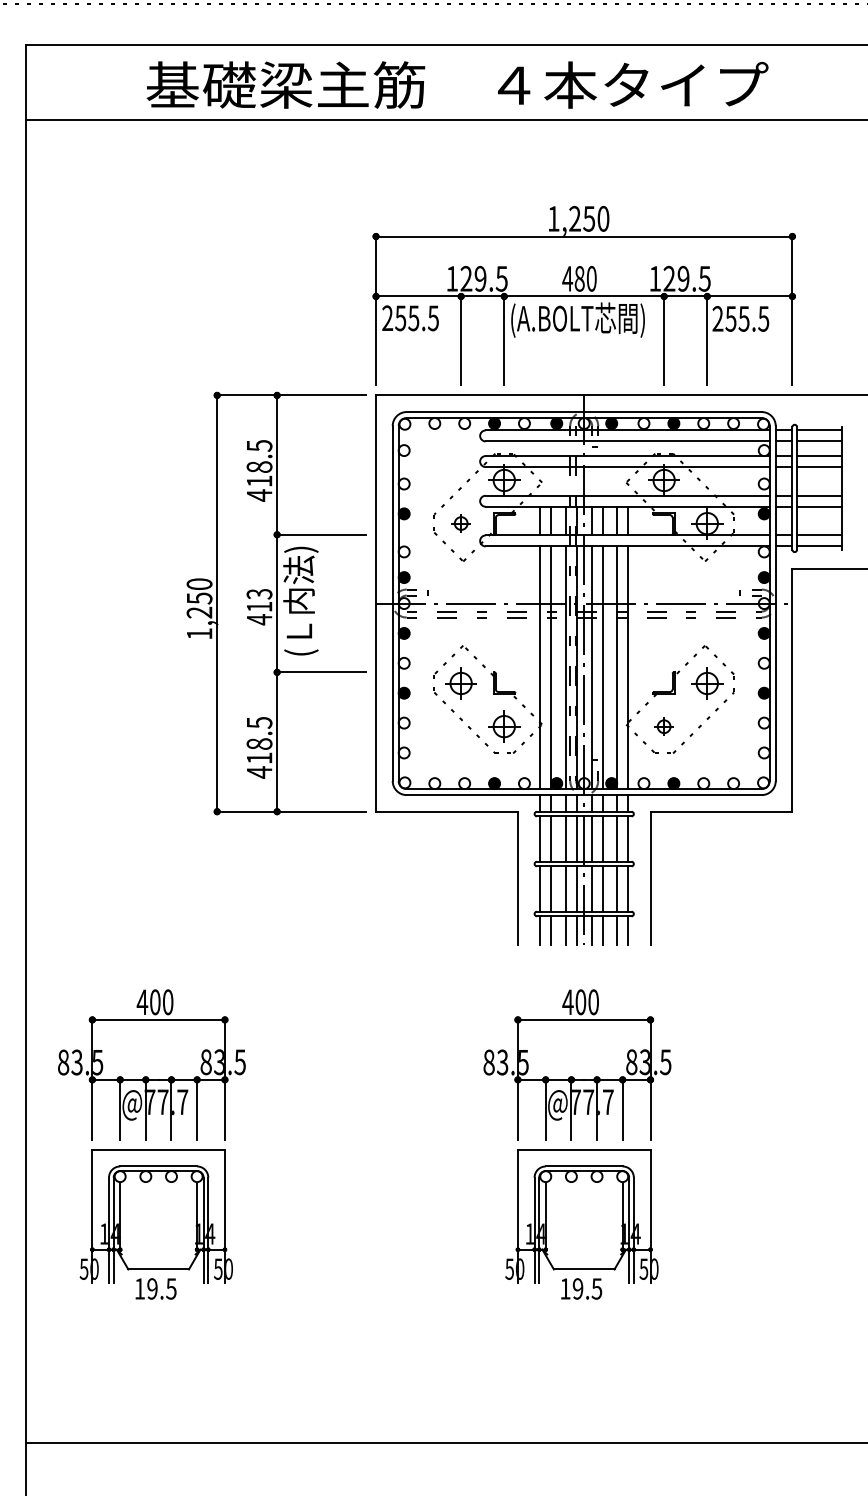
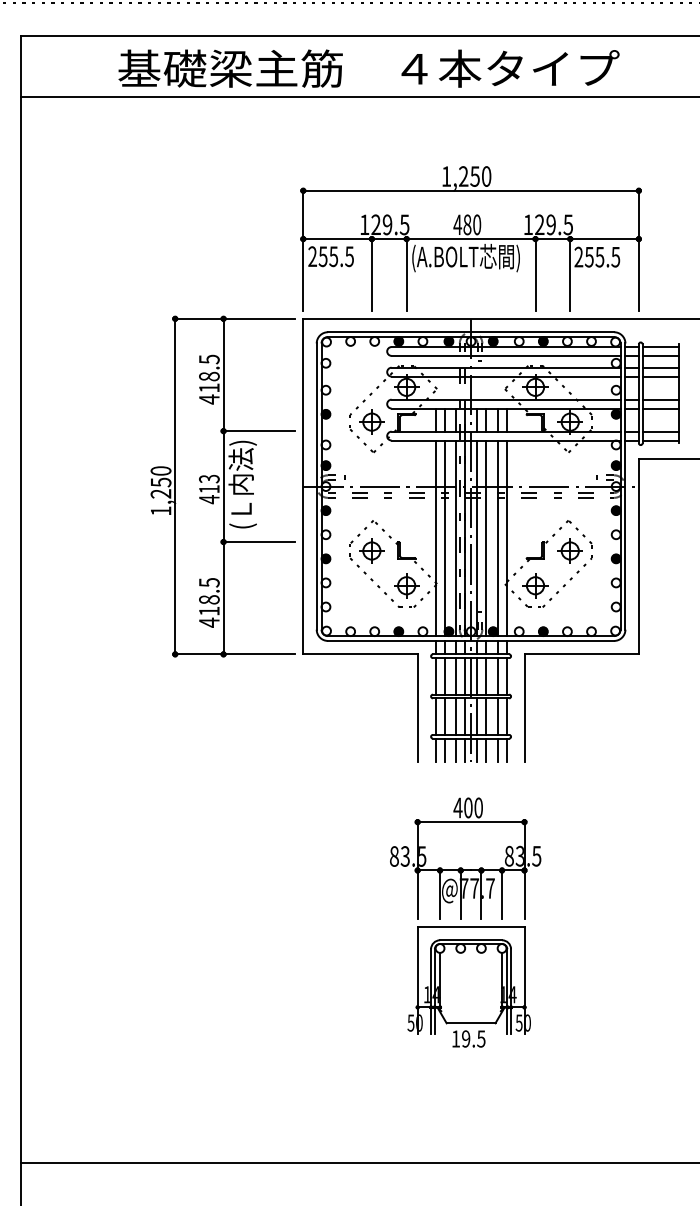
part: (460, 522) -> (371, 421), size x1.67
part: (664, 726) -> (535, 585), size x1.67
part: (151, 1144) -> (122, 922), removed

